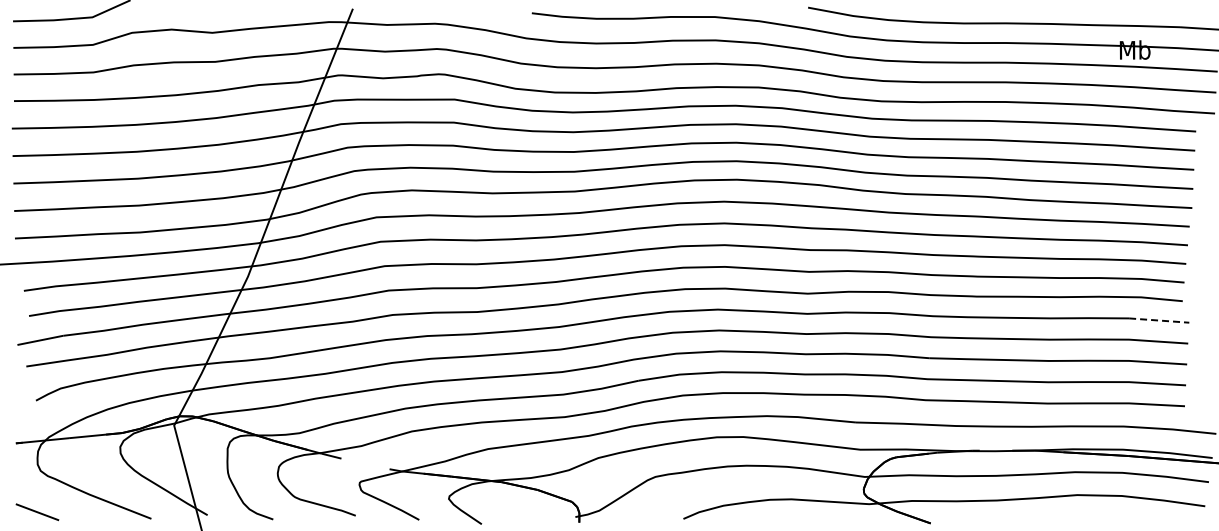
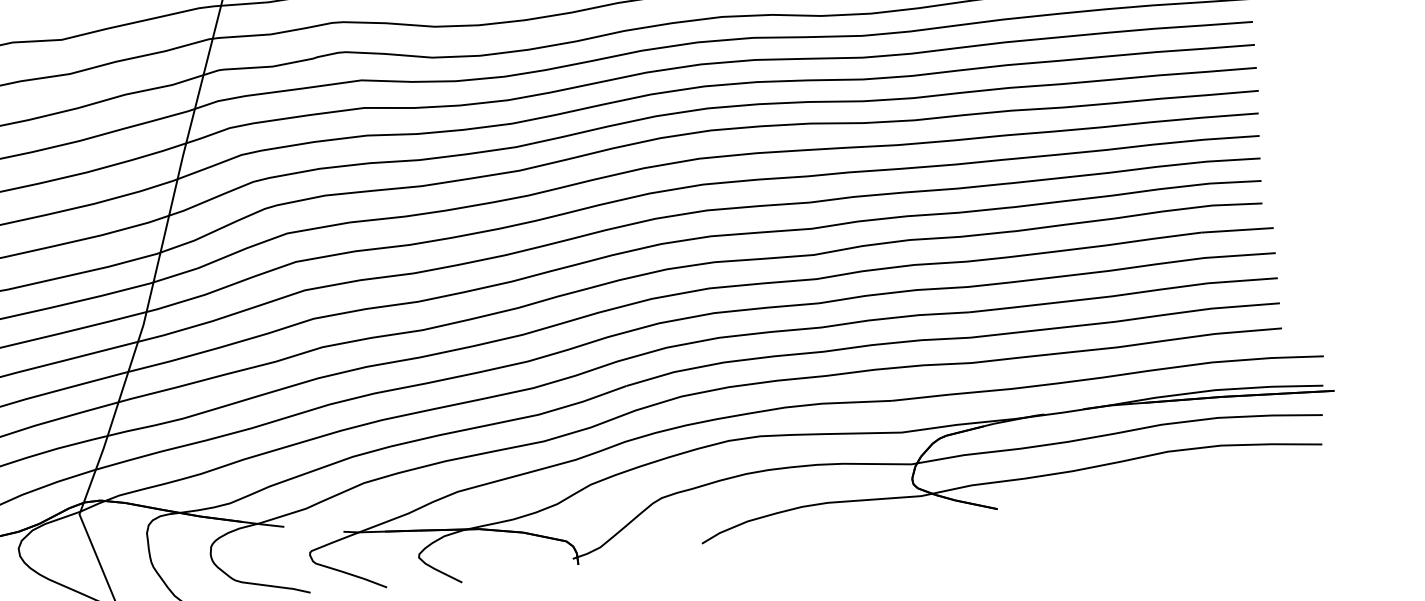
line: (1159, 320) -> (1237, 230), dashed -> solid

